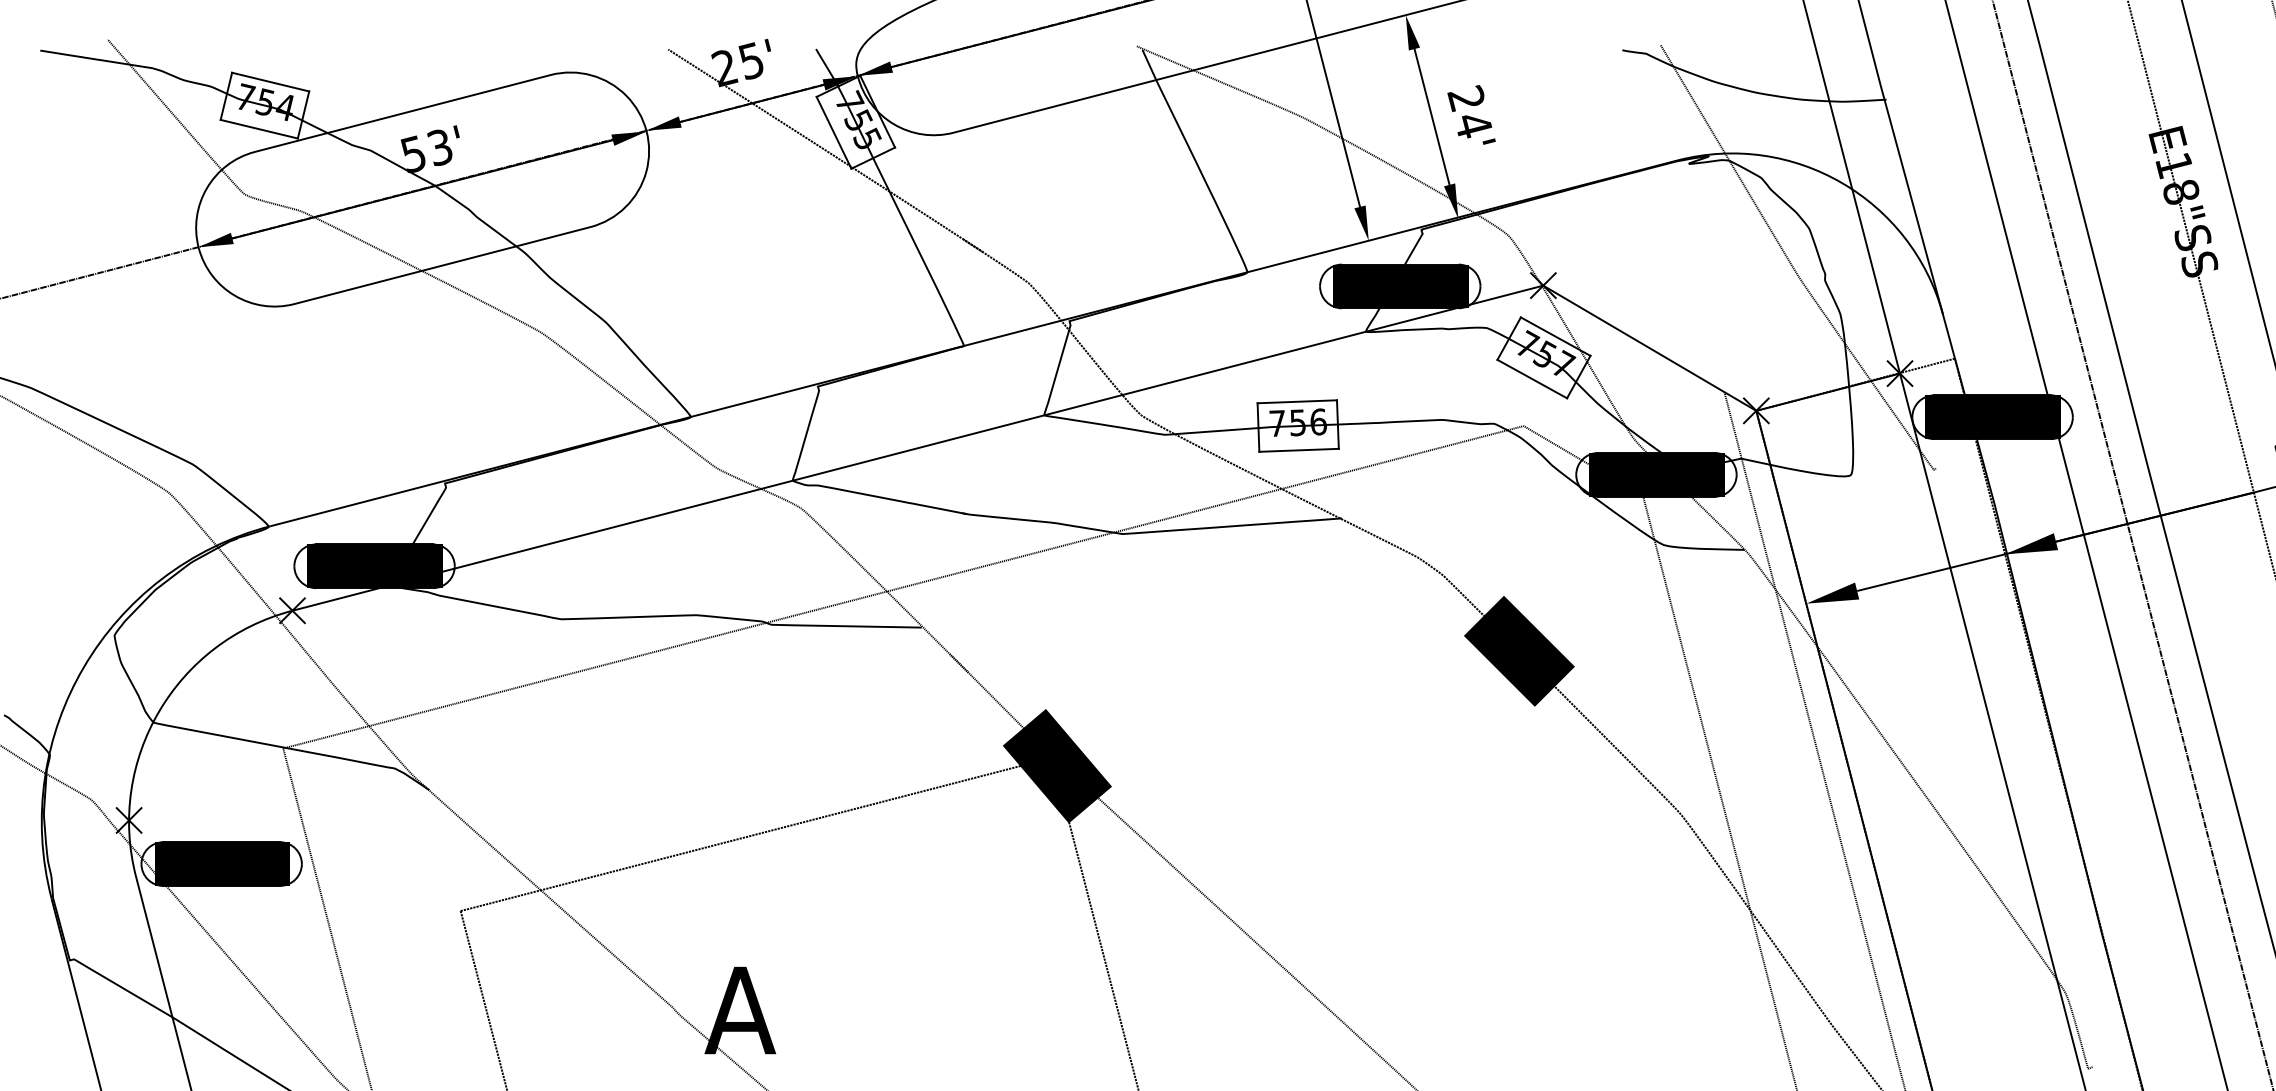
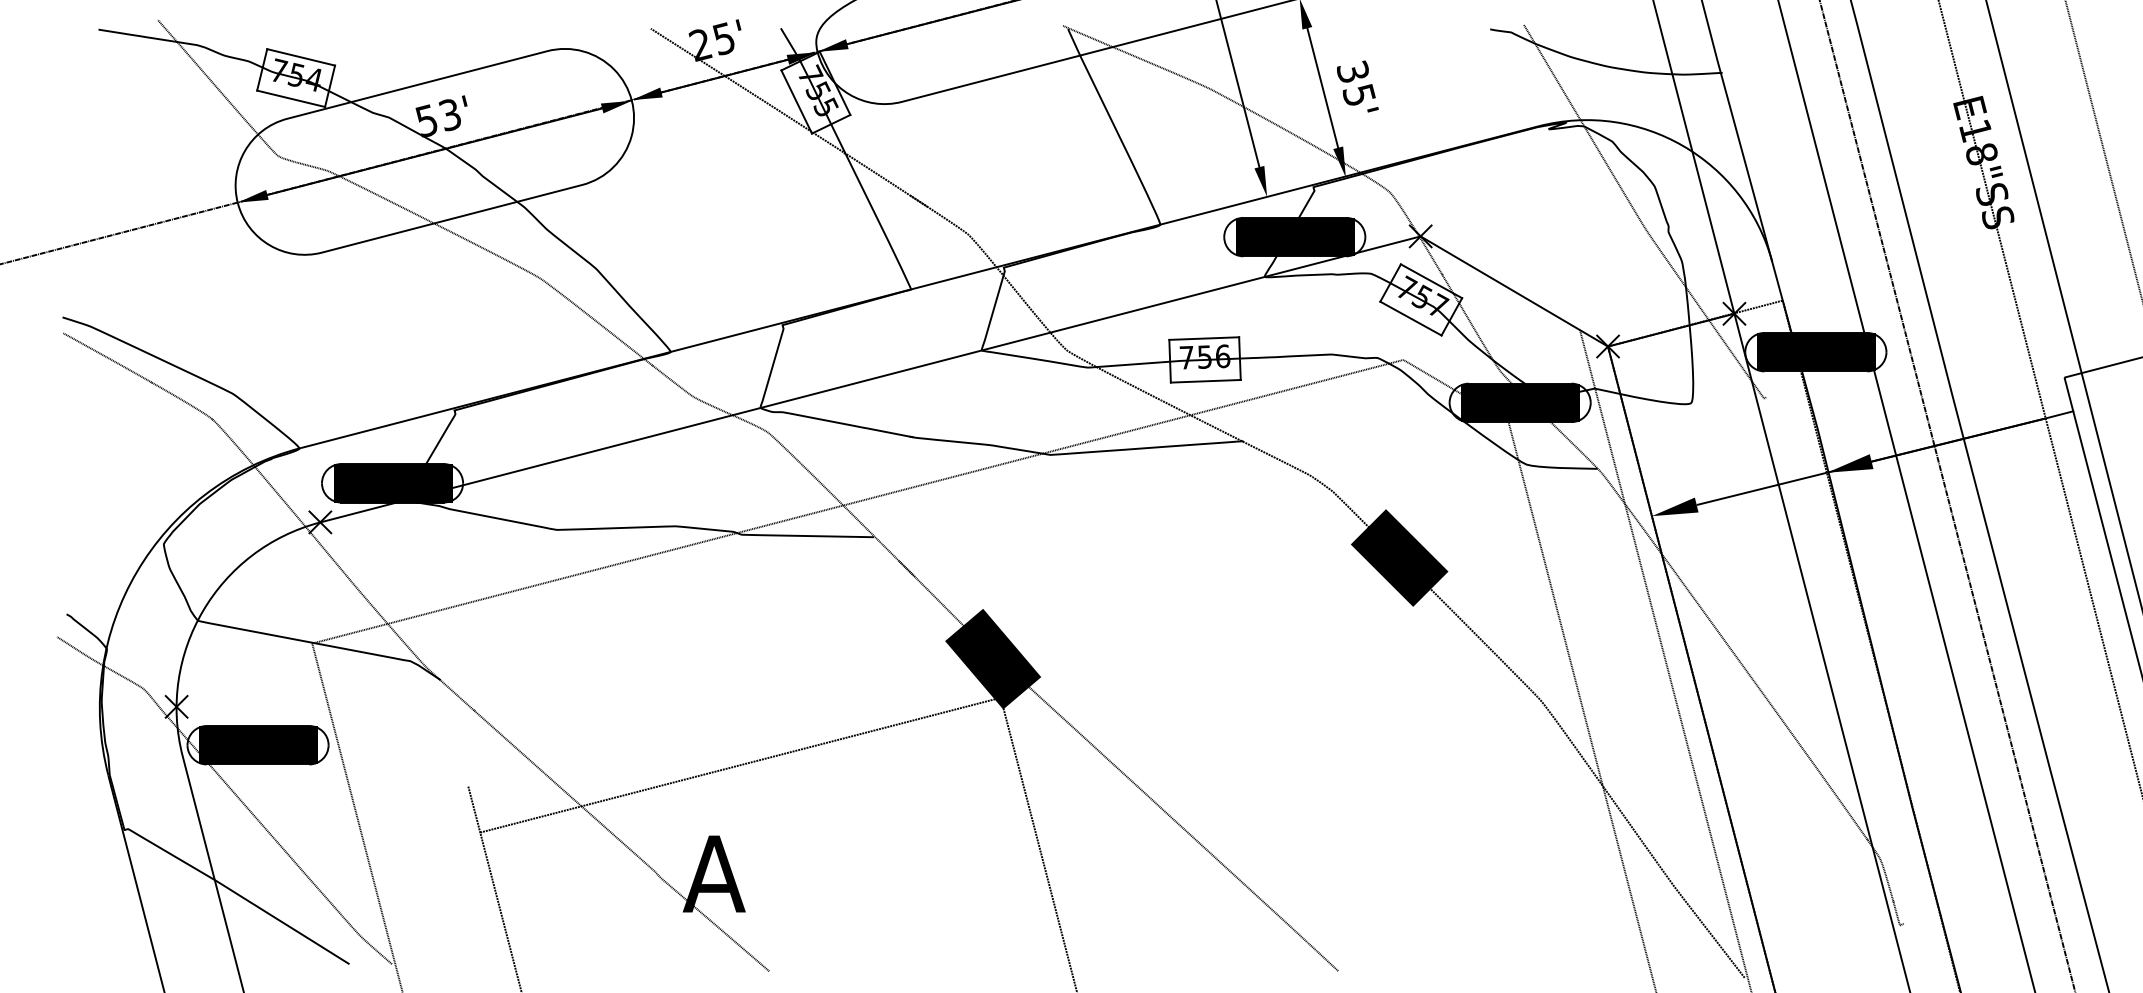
text: (1469, 111) -> (1355, 83), 24' -> 35'
line: (756, 833) -> (740, 764), moved

